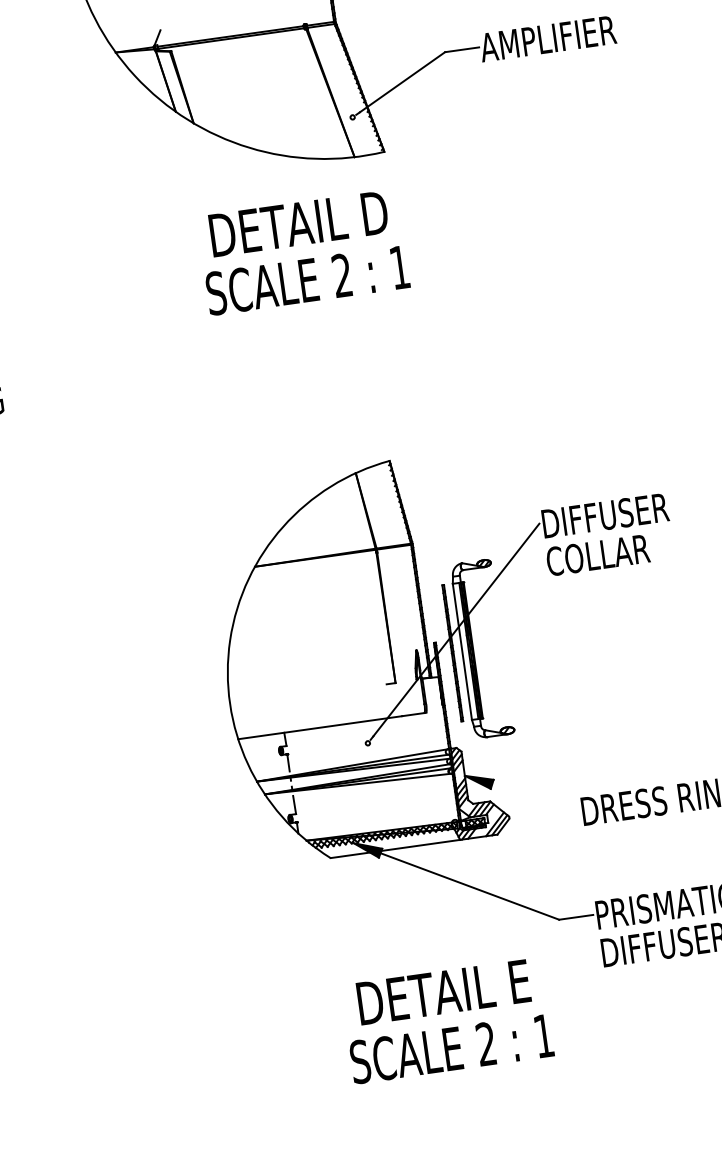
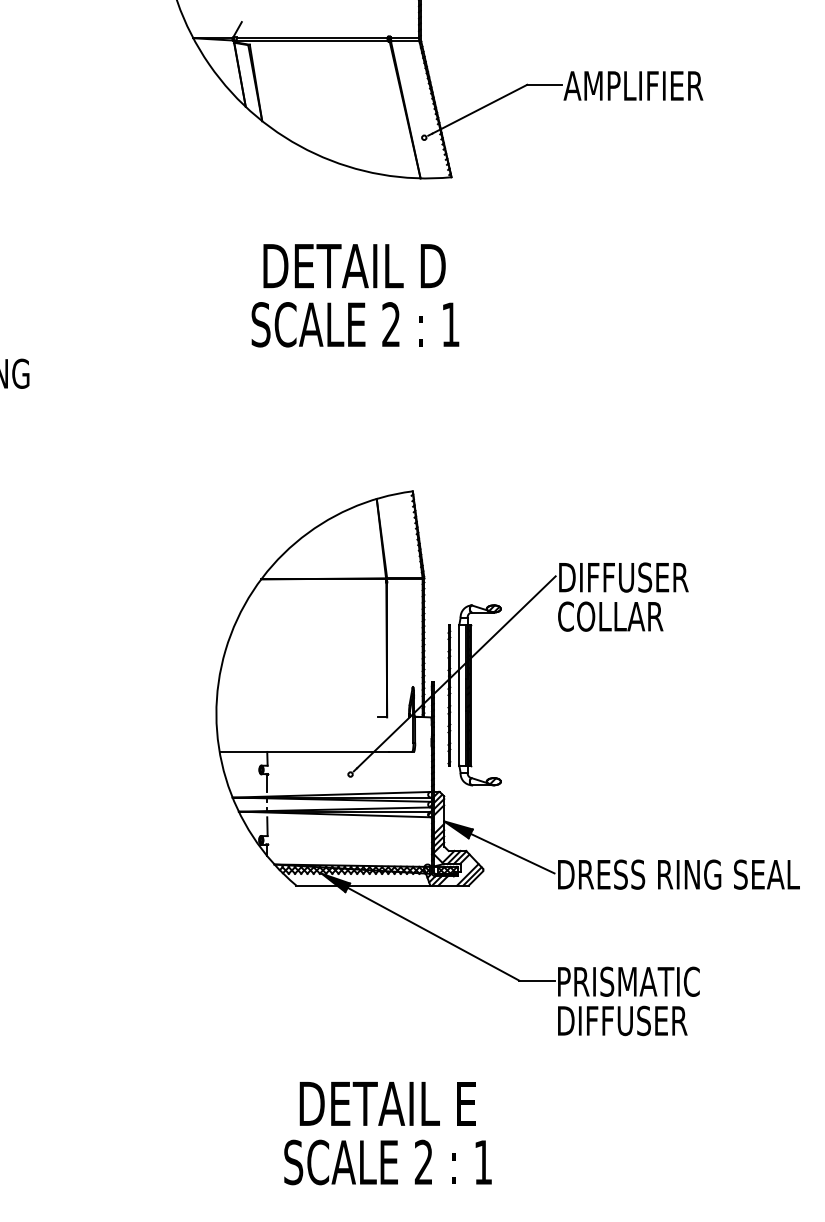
part: (304, 258) -> (355, 302), moved
line: (535, 797) -> (512, 853), added
part: (448, 1027) -> (387, 1140), moved

